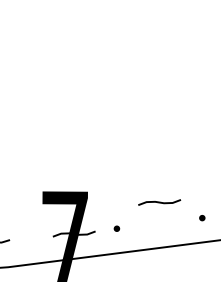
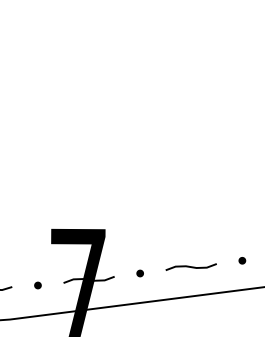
curve: (158, 202) -> (190, 266), moved
part: (31, 238) -> (37, 285), added

